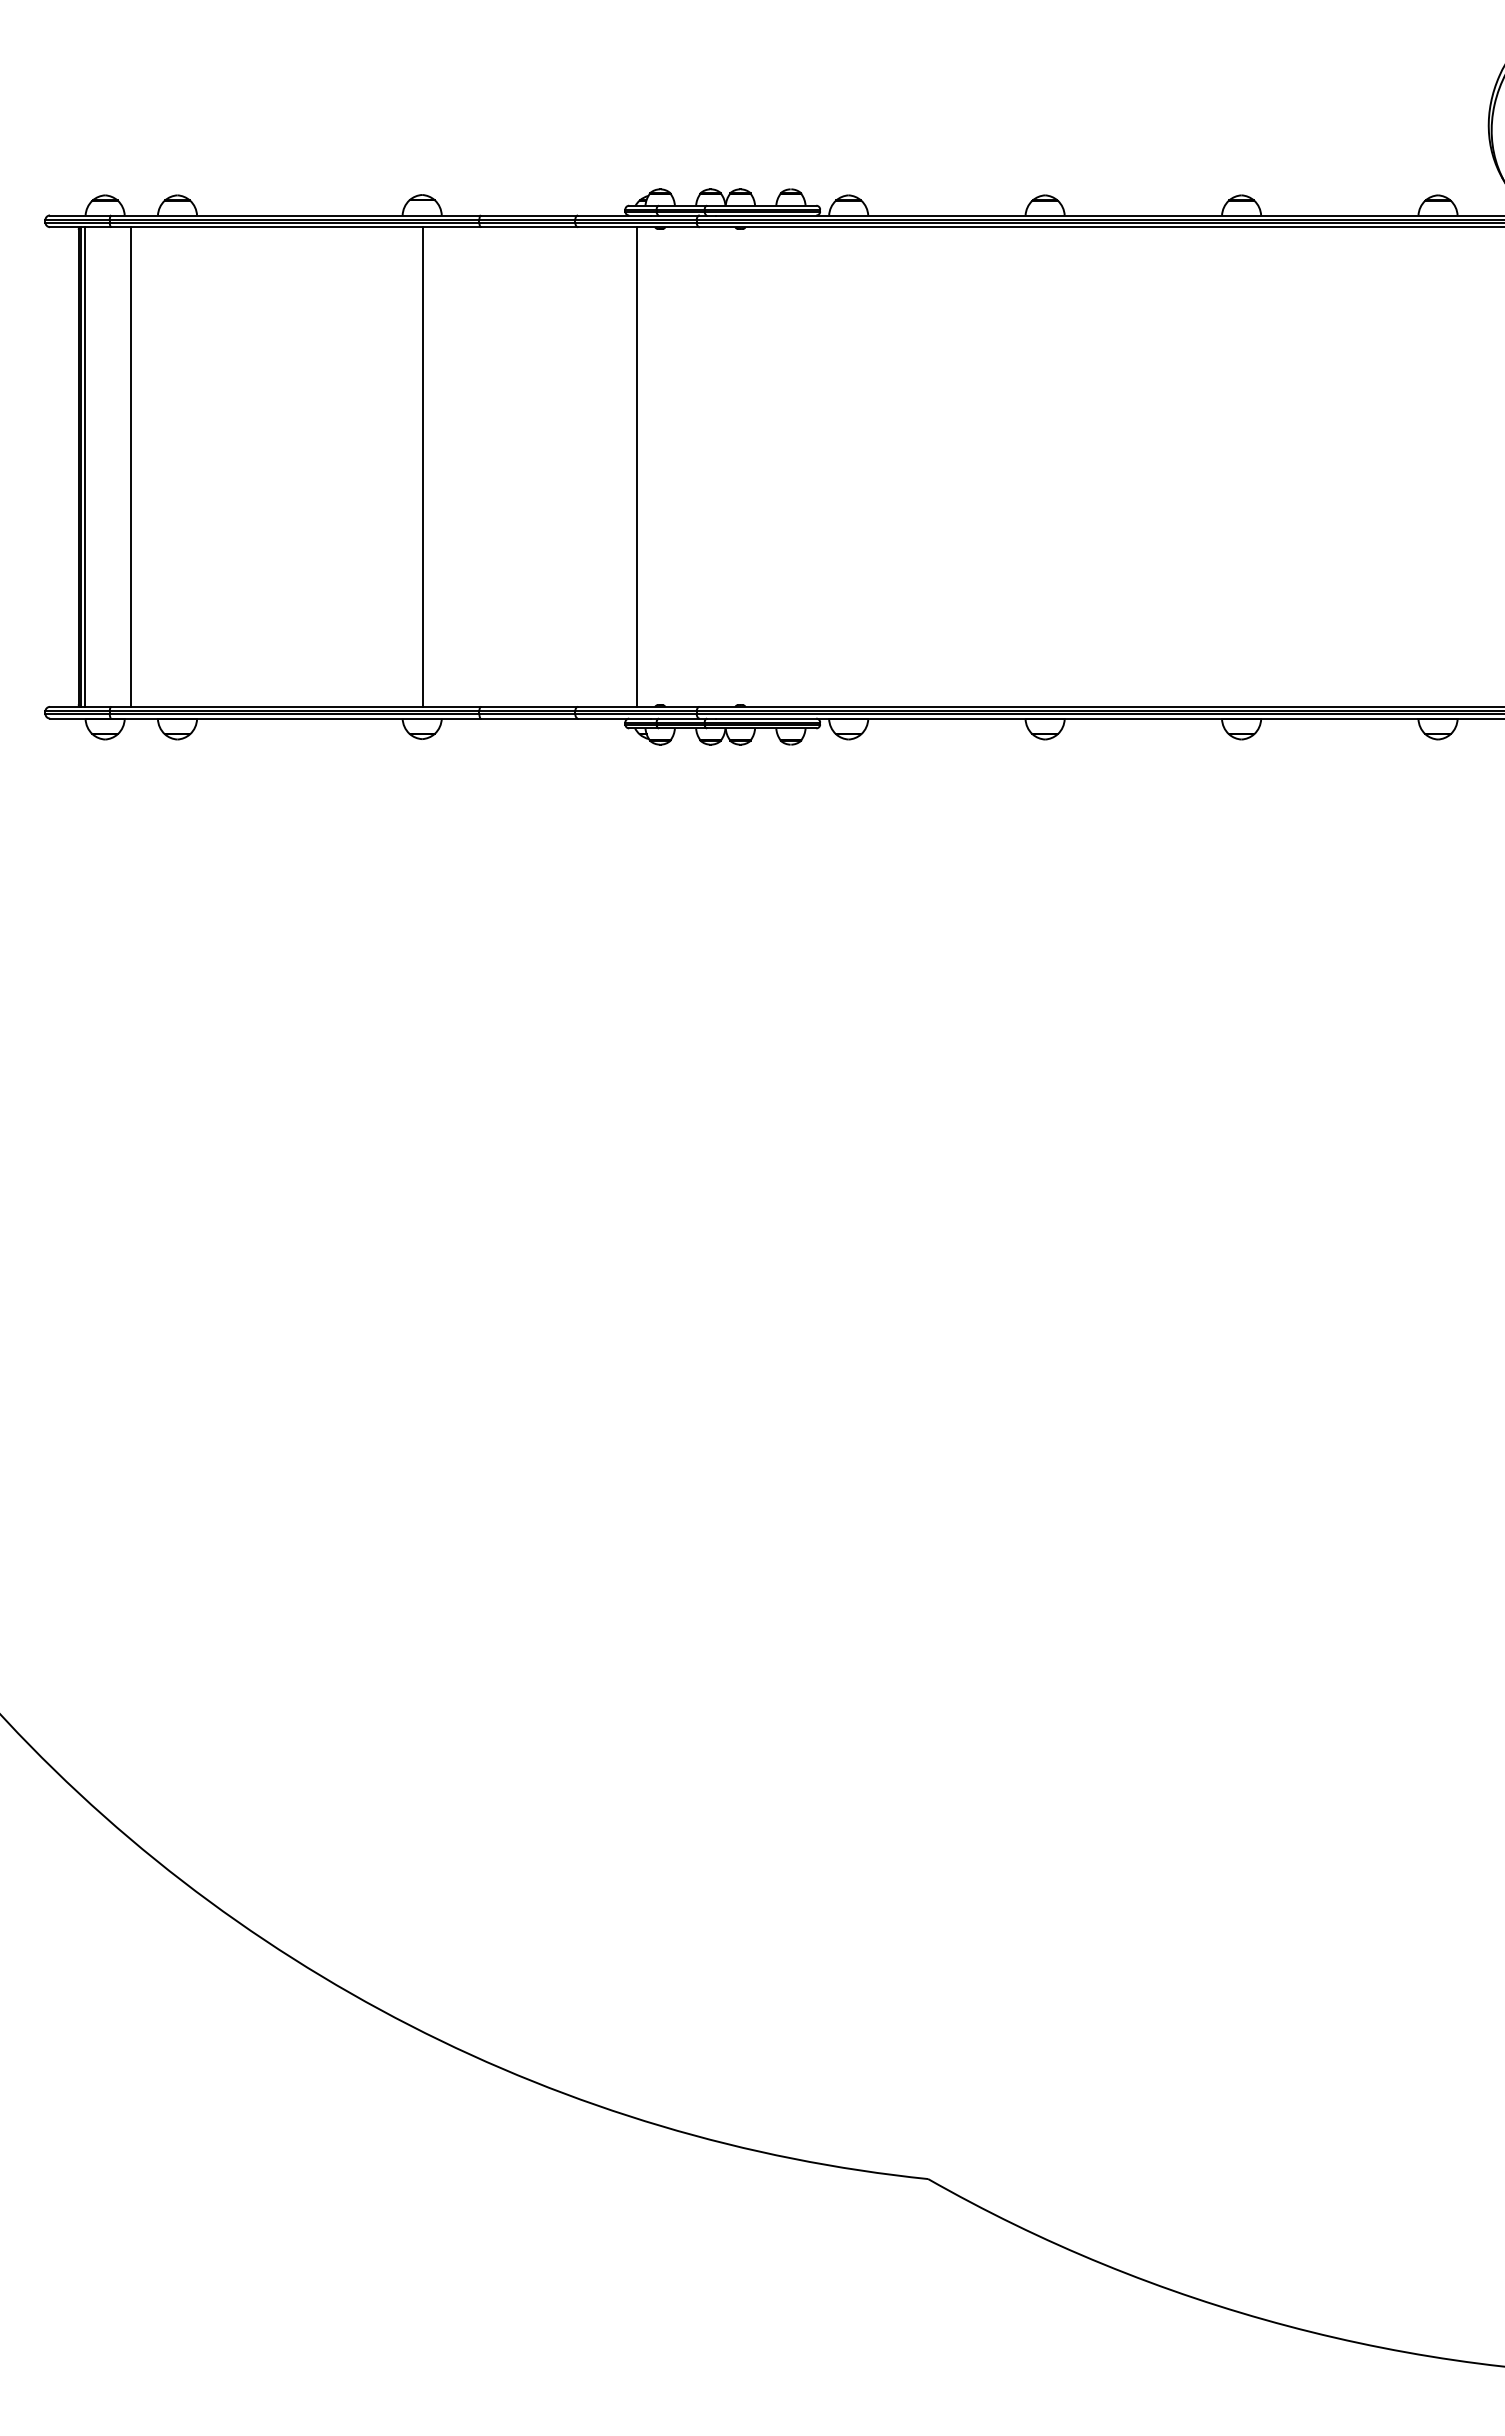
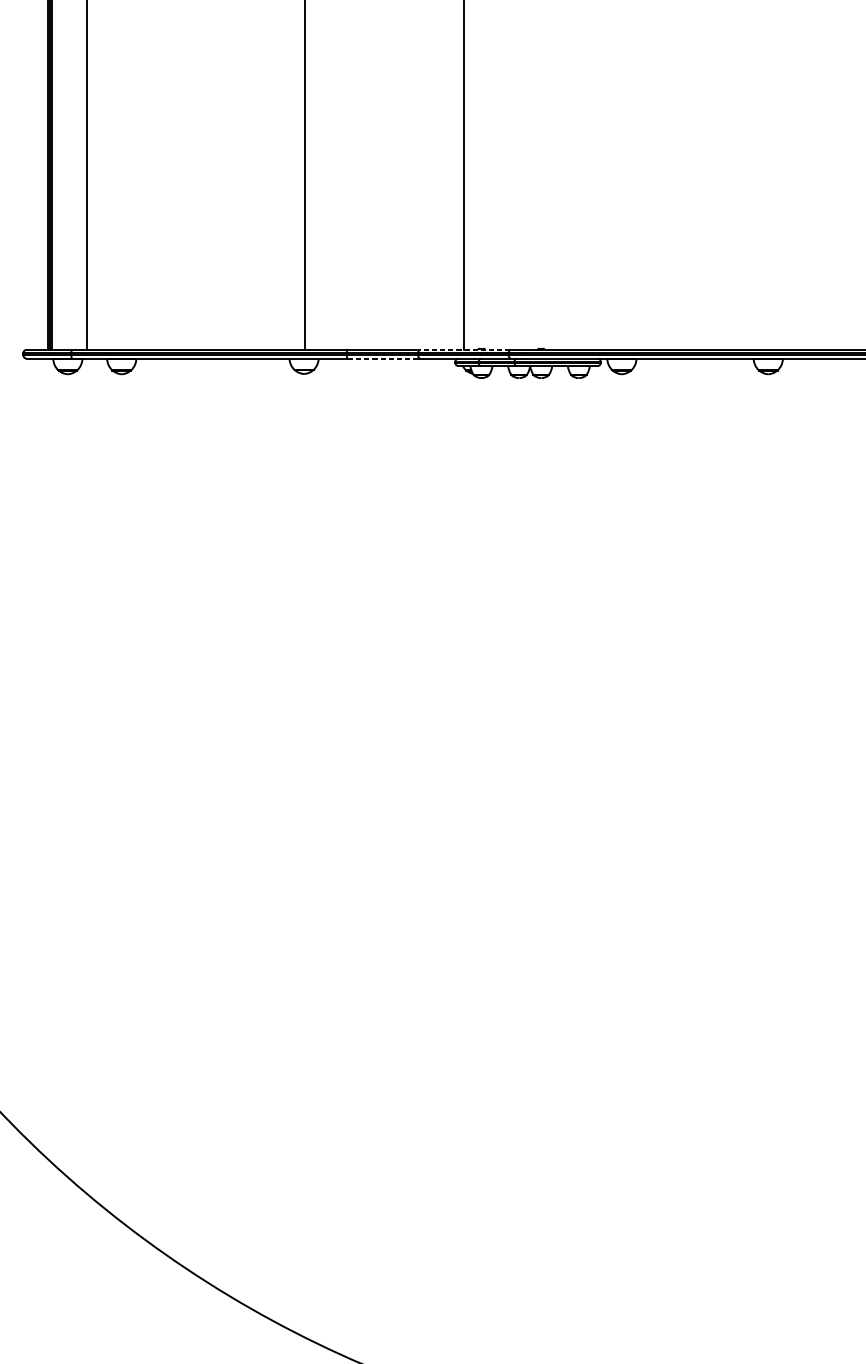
line: (638, 706) -> (465, 349), solid -> dashed
line: (529, 718) -> (384, 358), solid -> dashed

